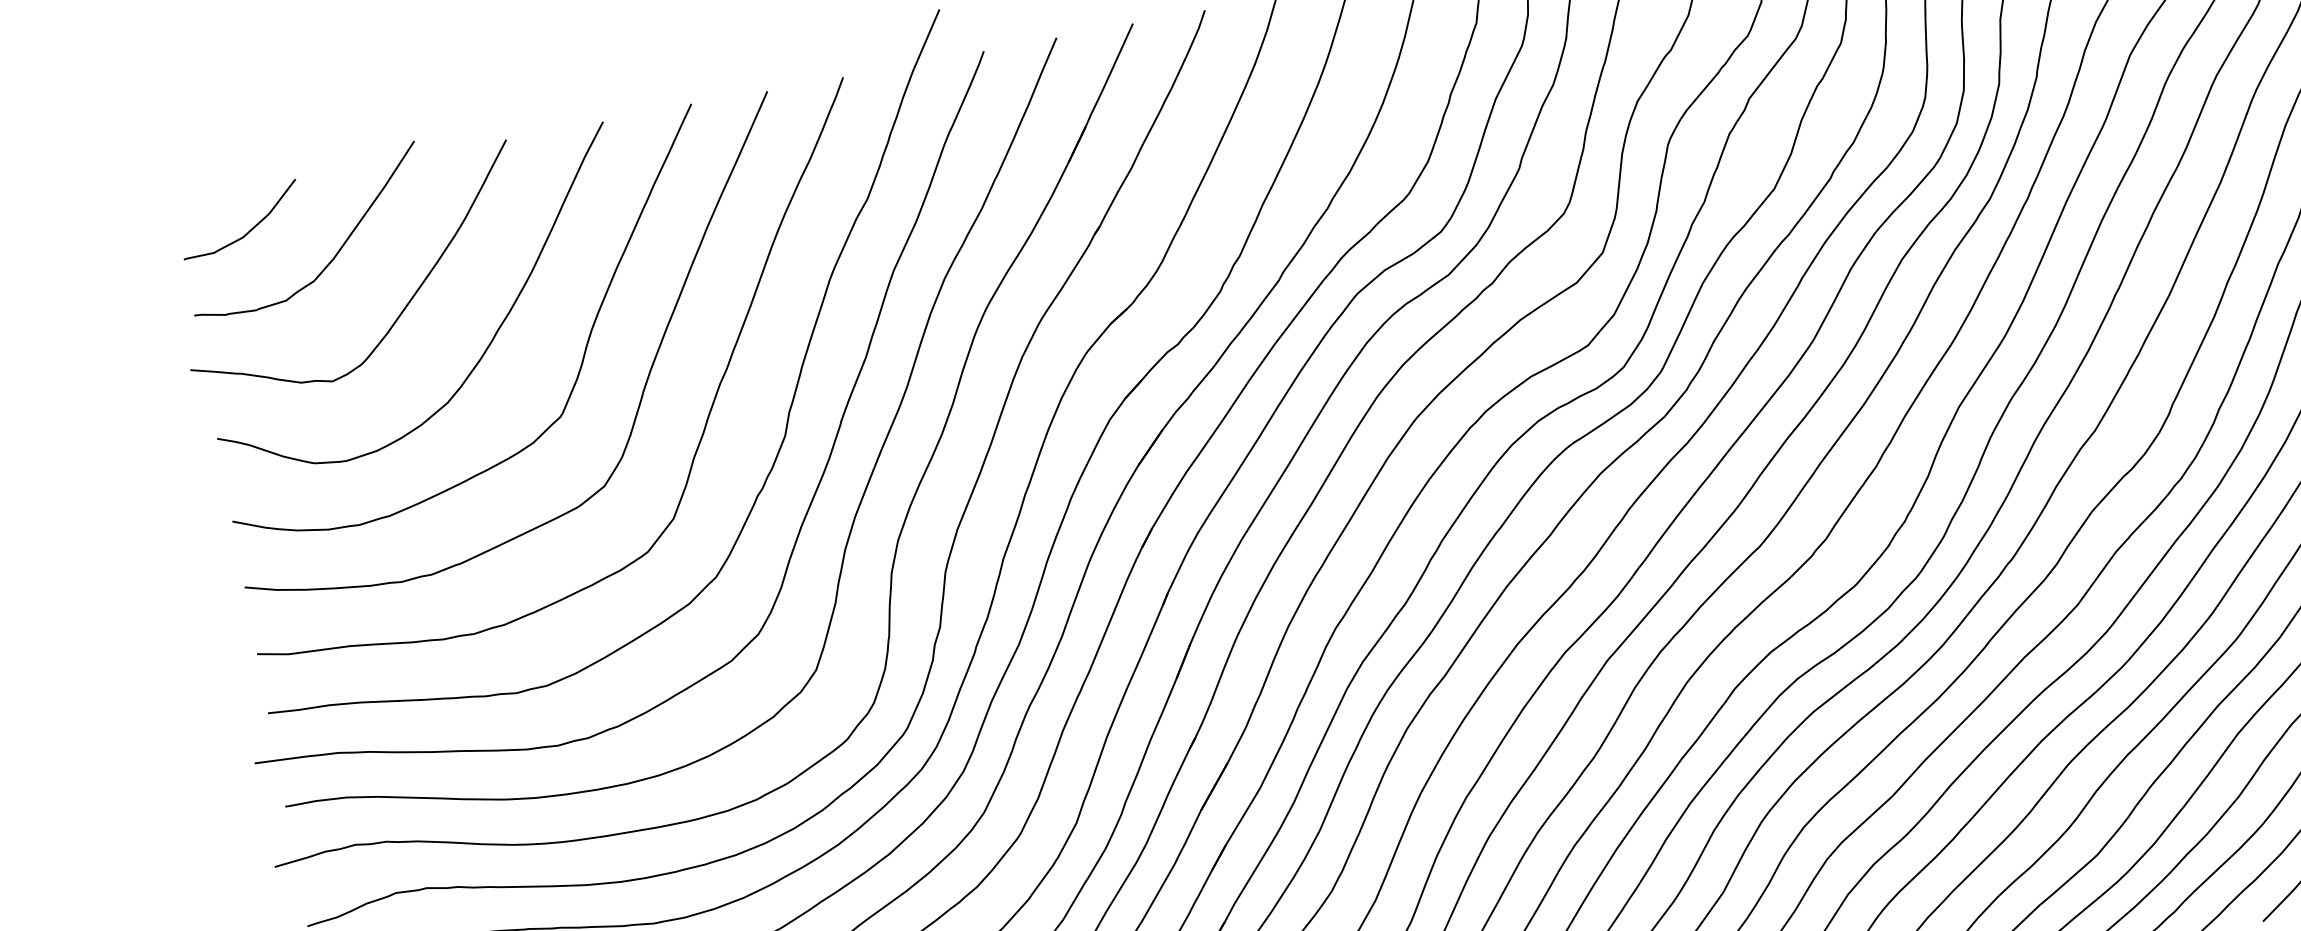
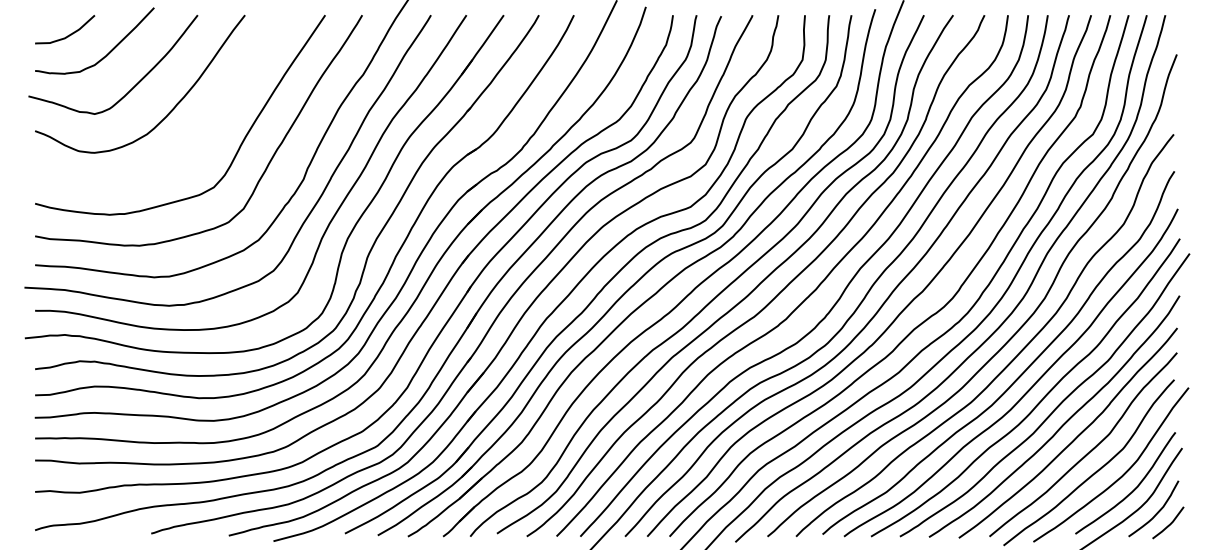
curve: (581, 355) -> (214, 123), removed

